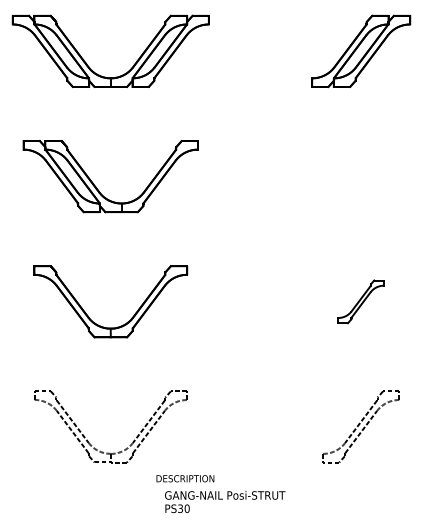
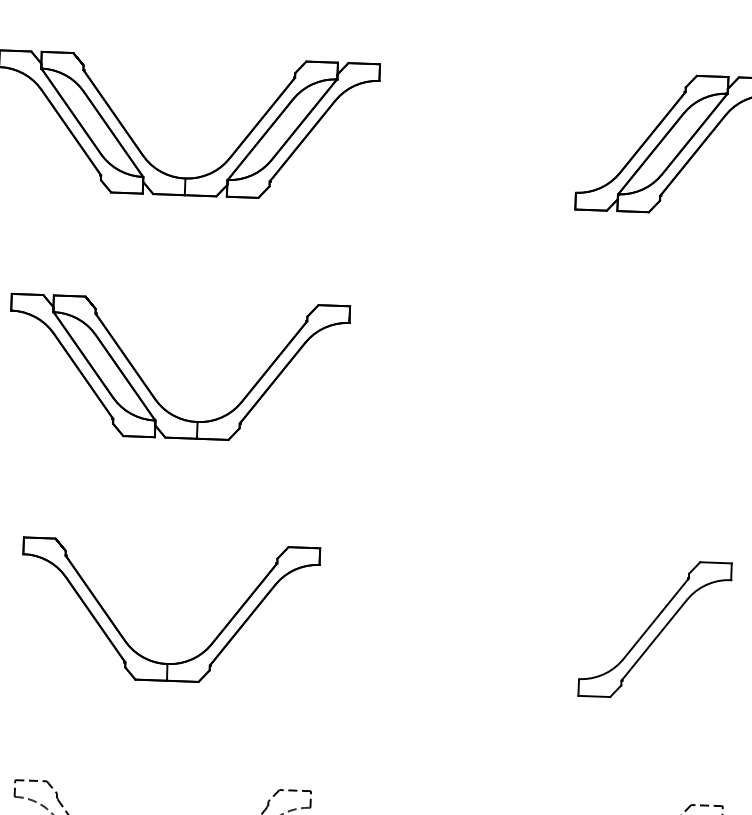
part: (360, 301) -> (653, 629), size x1.67

